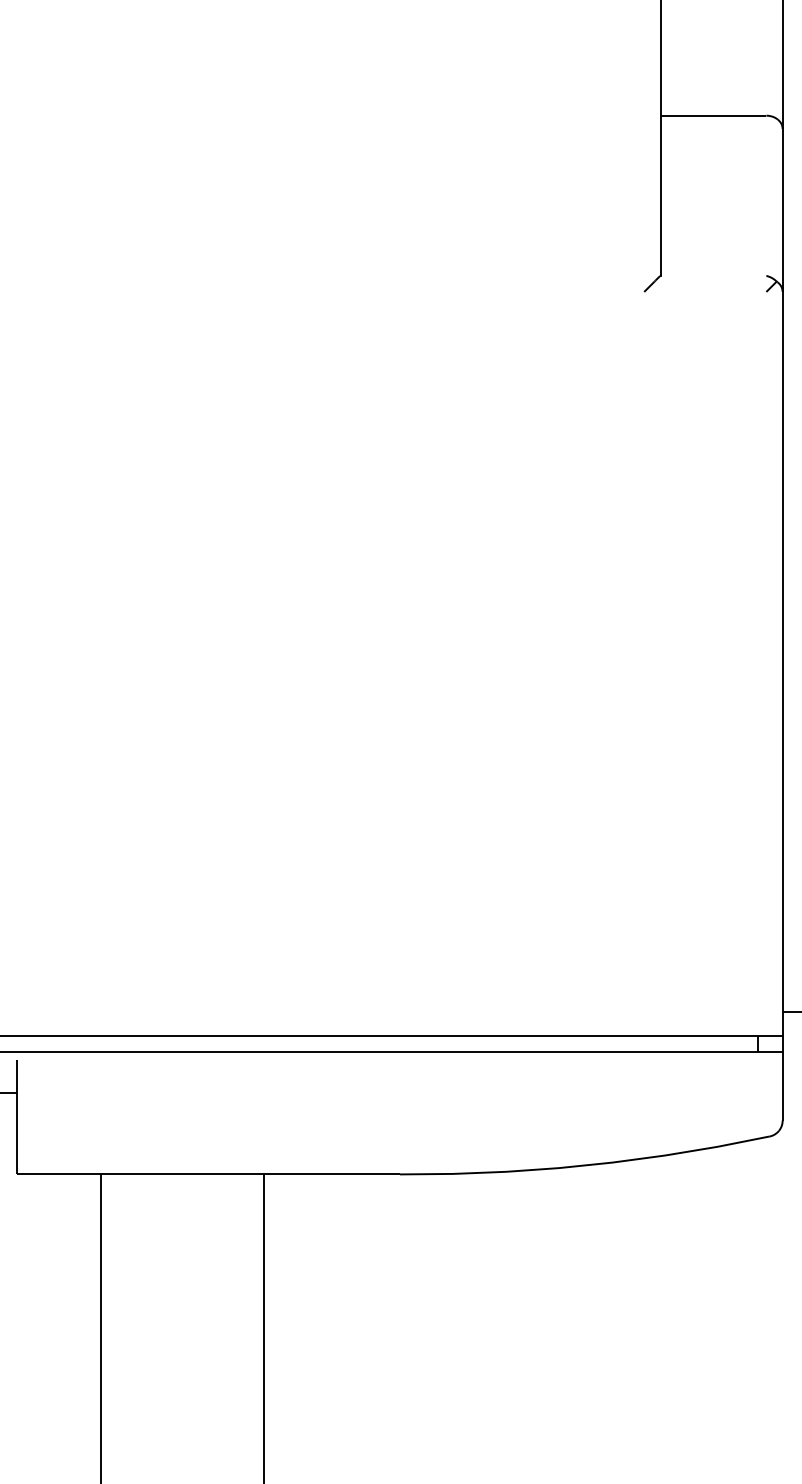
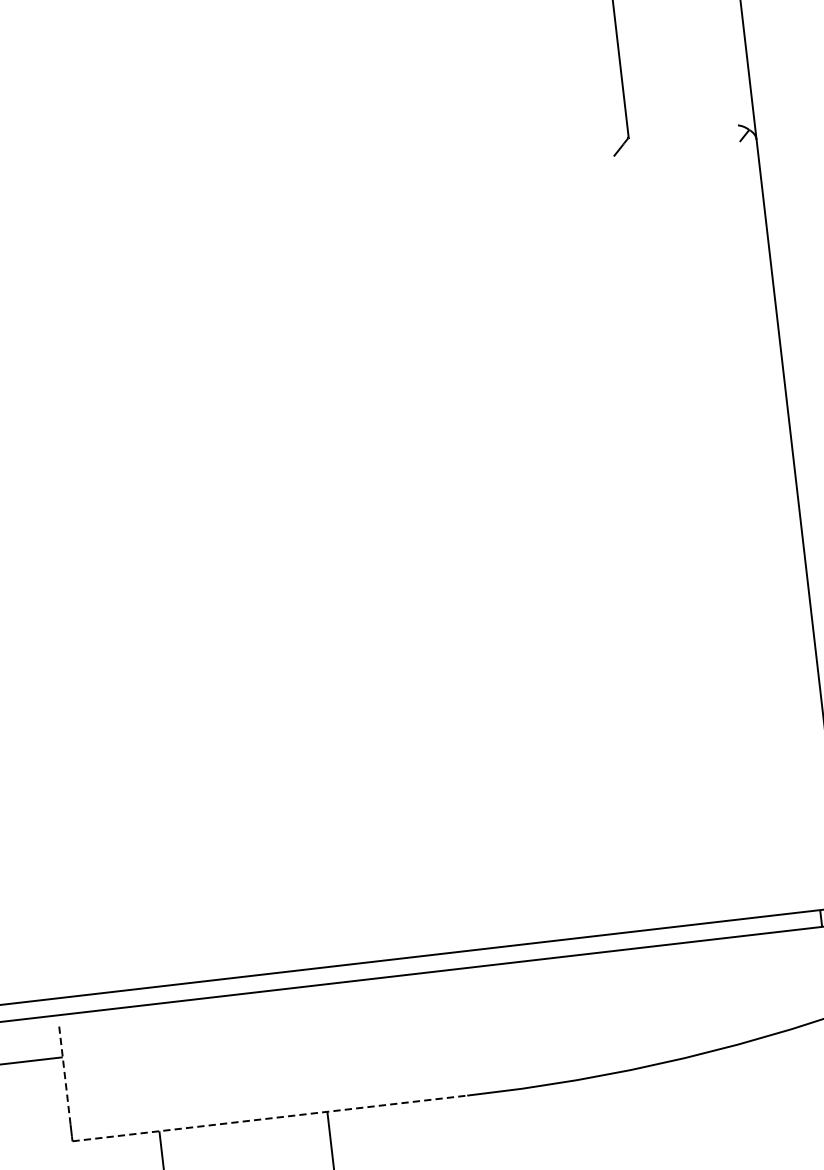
line: (17, 1109) -> (65, 1074), solid -> dashed
line: (209, 1174) -> (270, 1118), solid -> dashed

